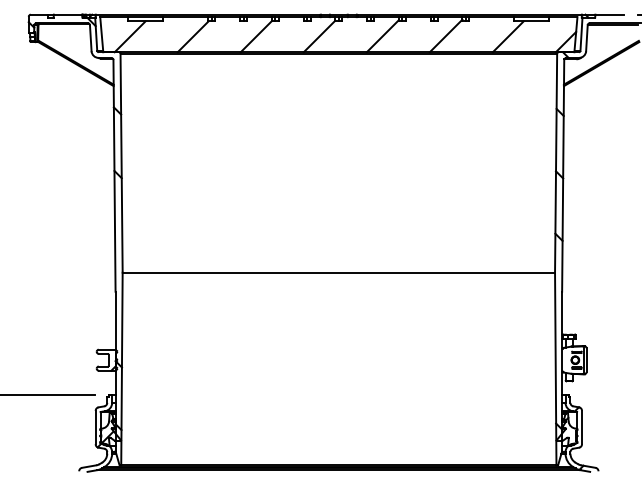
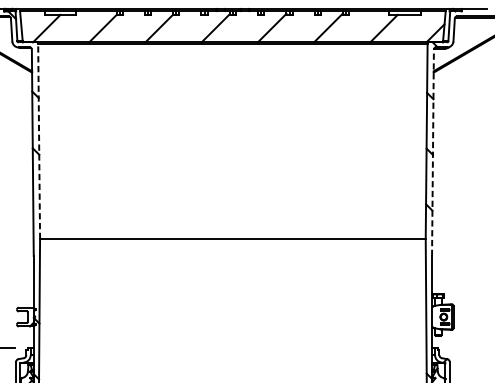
line: (121, 163) -> (39, 141), solid -> dashed
line: (563, 175) -> (433, 152), solid -> dashed

